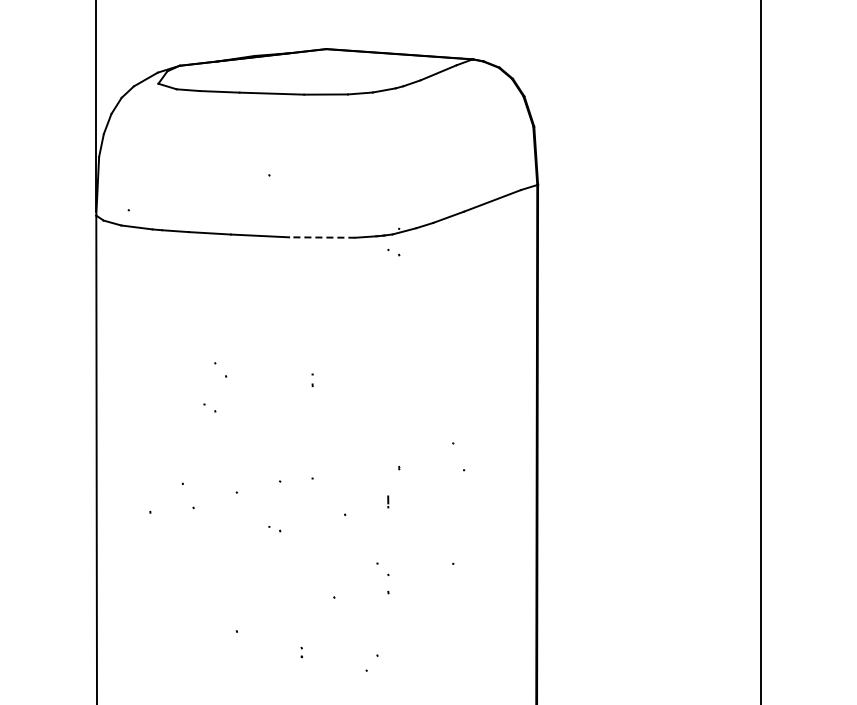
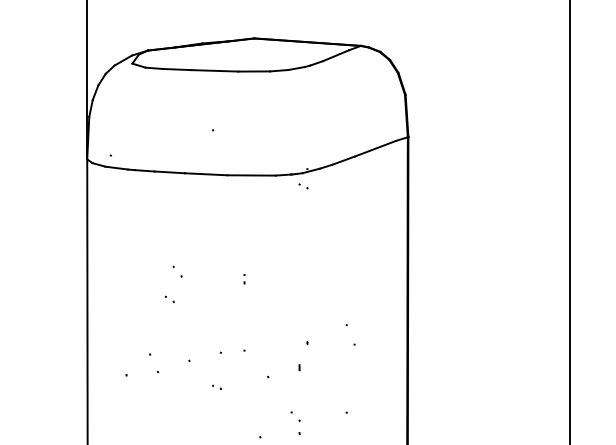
line: (321, 237) -> (250, 175), dashed -> solid
part: (388, 501) -> (299, 367), size x0.62

